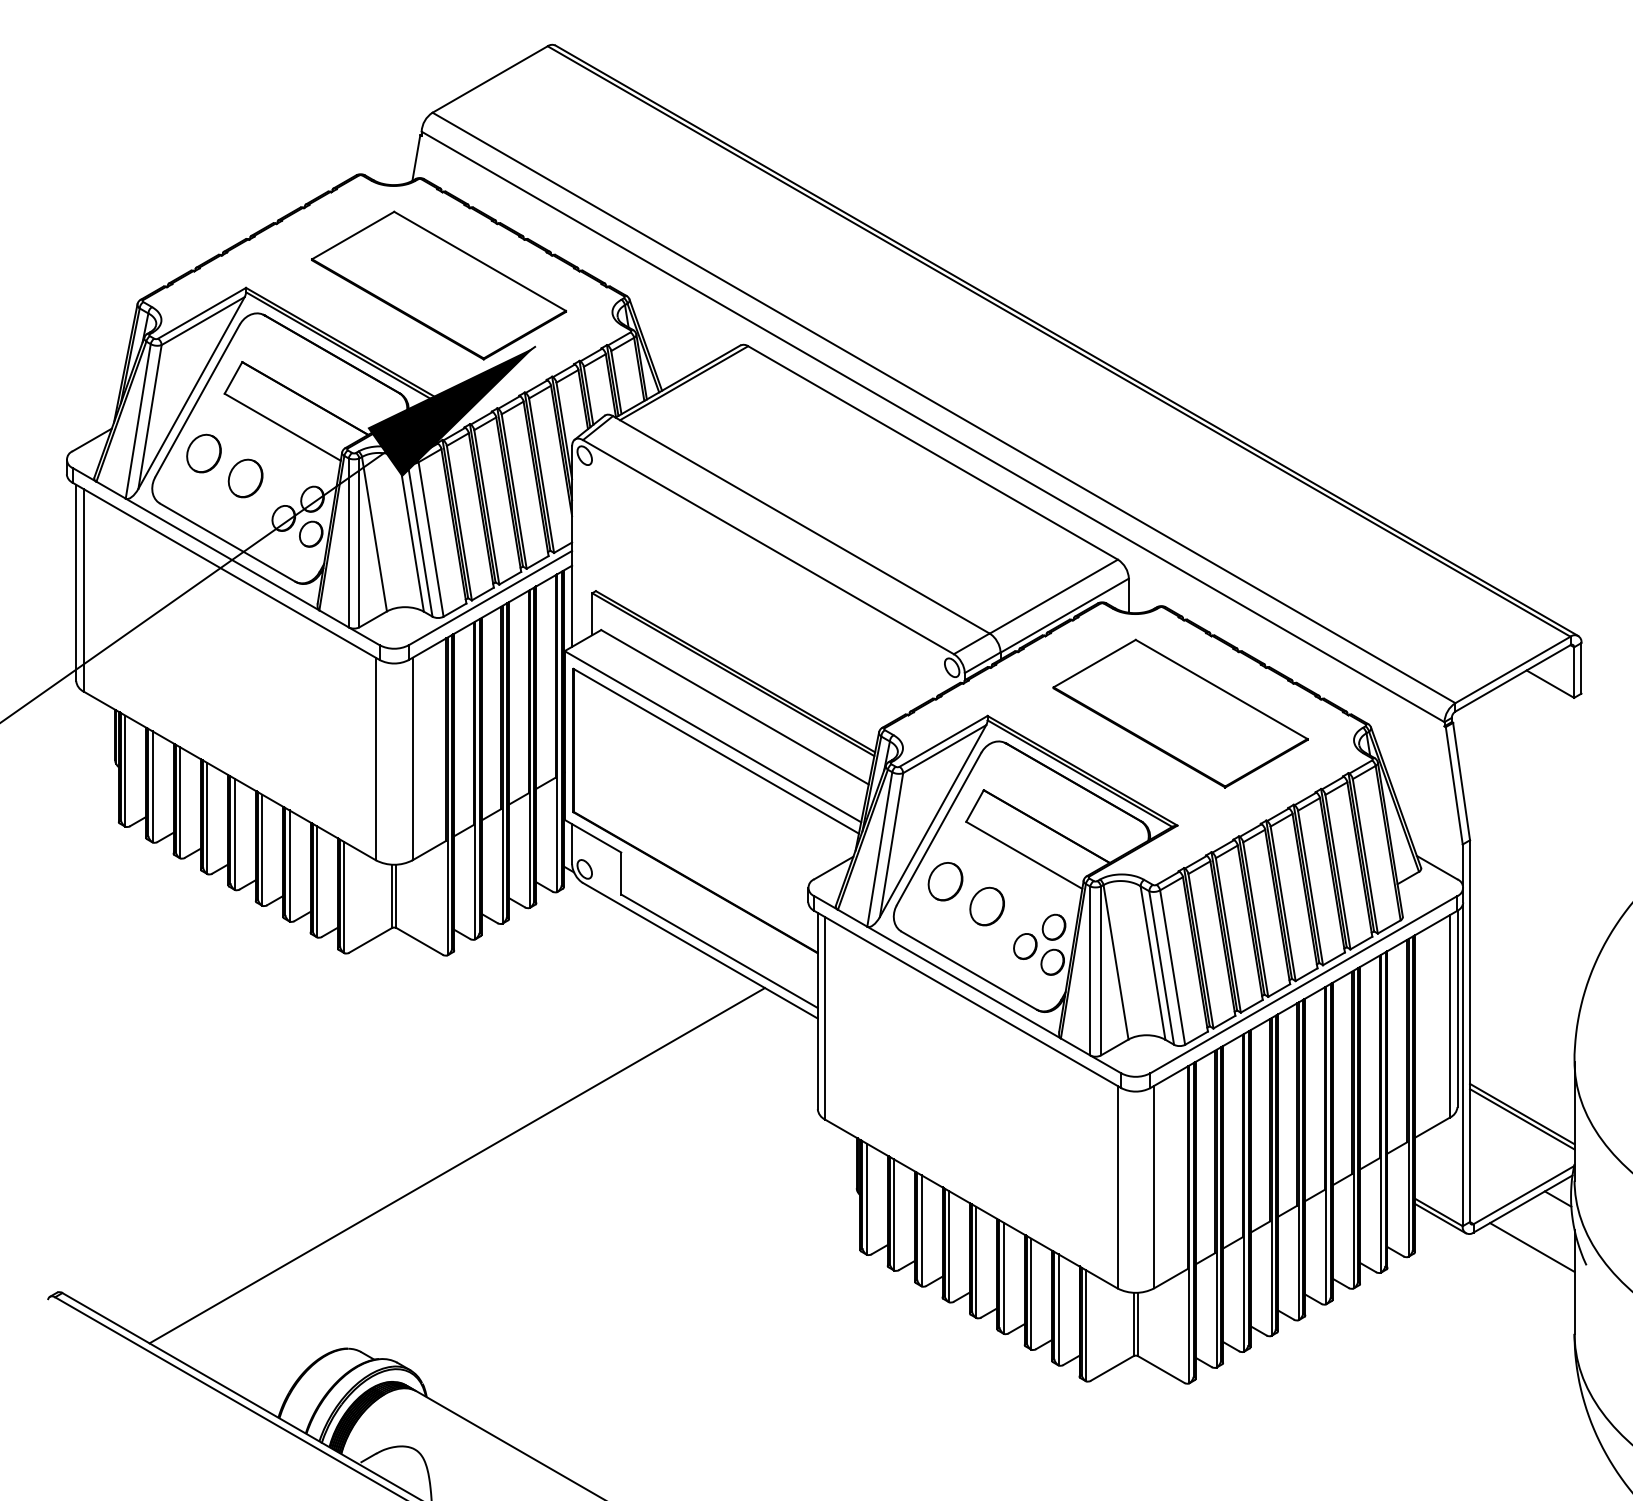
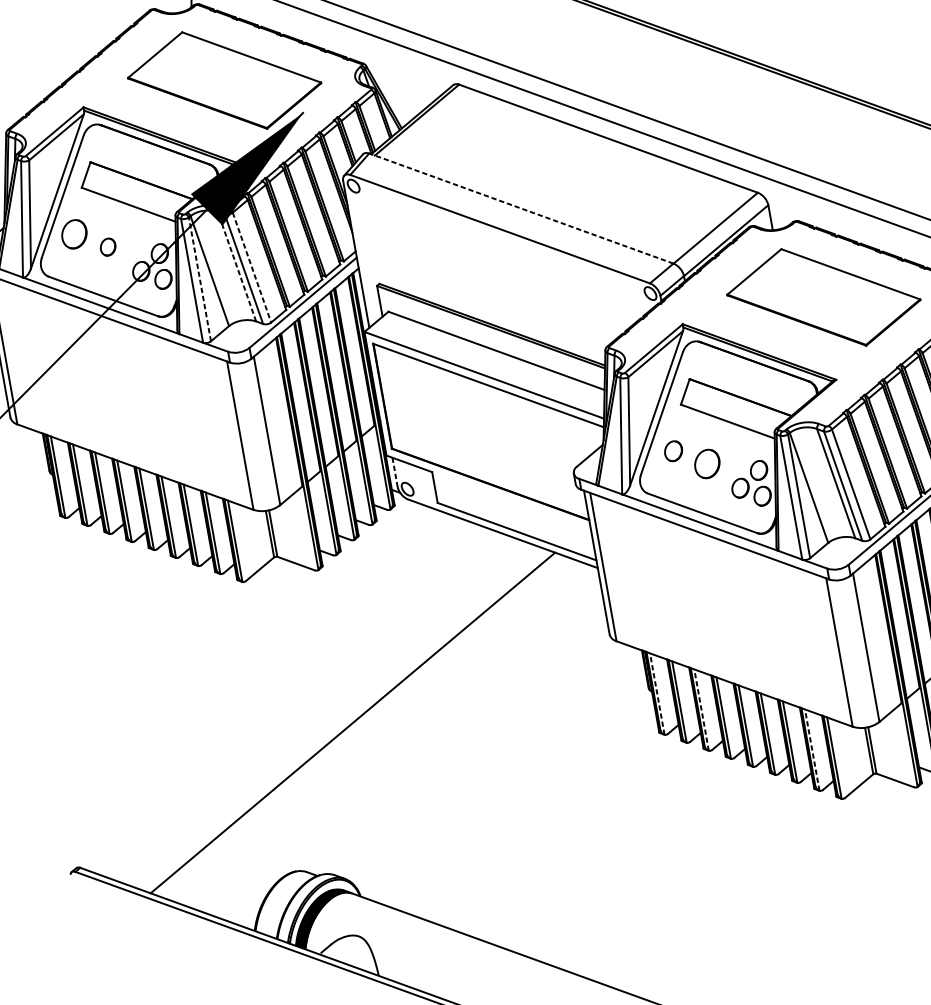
part: (245, 478) -> (108, 247), size x0.6
line: (800, 524) -> (520, 208), solid -> dashed
line: (411, 534) -> (237, 266), solid -> dashed
line: (431, 540) -> (252, 268), solid -> dashed
line: (359, 542) -> (199, 279), solid -> dashed
line: (572, 844) -> (395, 472), solid -> dashed
part: (945, 881) -> (673, 451), size x0.7
line: (866, 1199) -> (657, 694), solid -> dashed
line: (921, 1230) -> (701, 709), solid -> dashed
line: (1058, 1309) -> (812, 749), solid -> dashed

